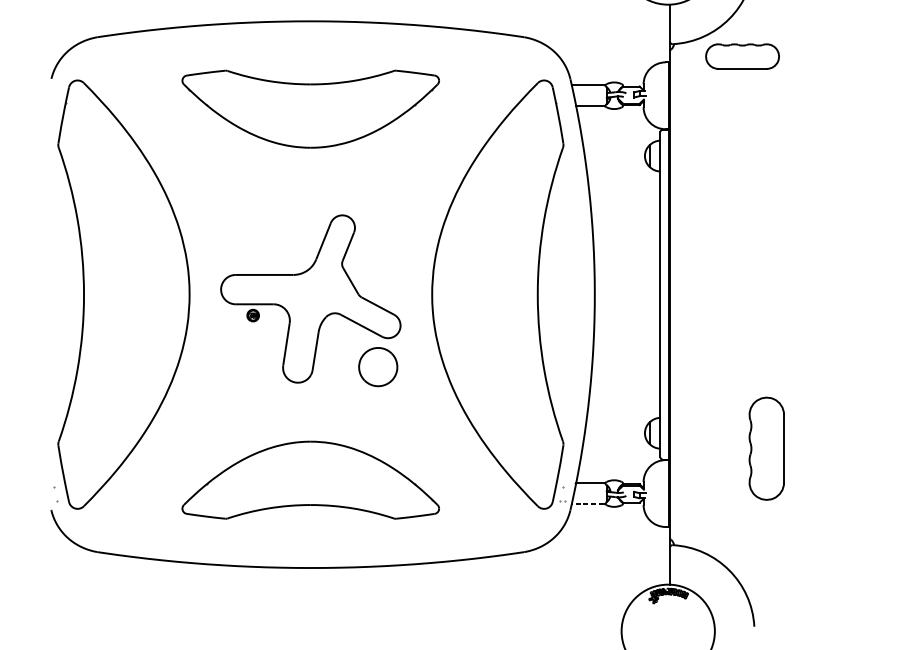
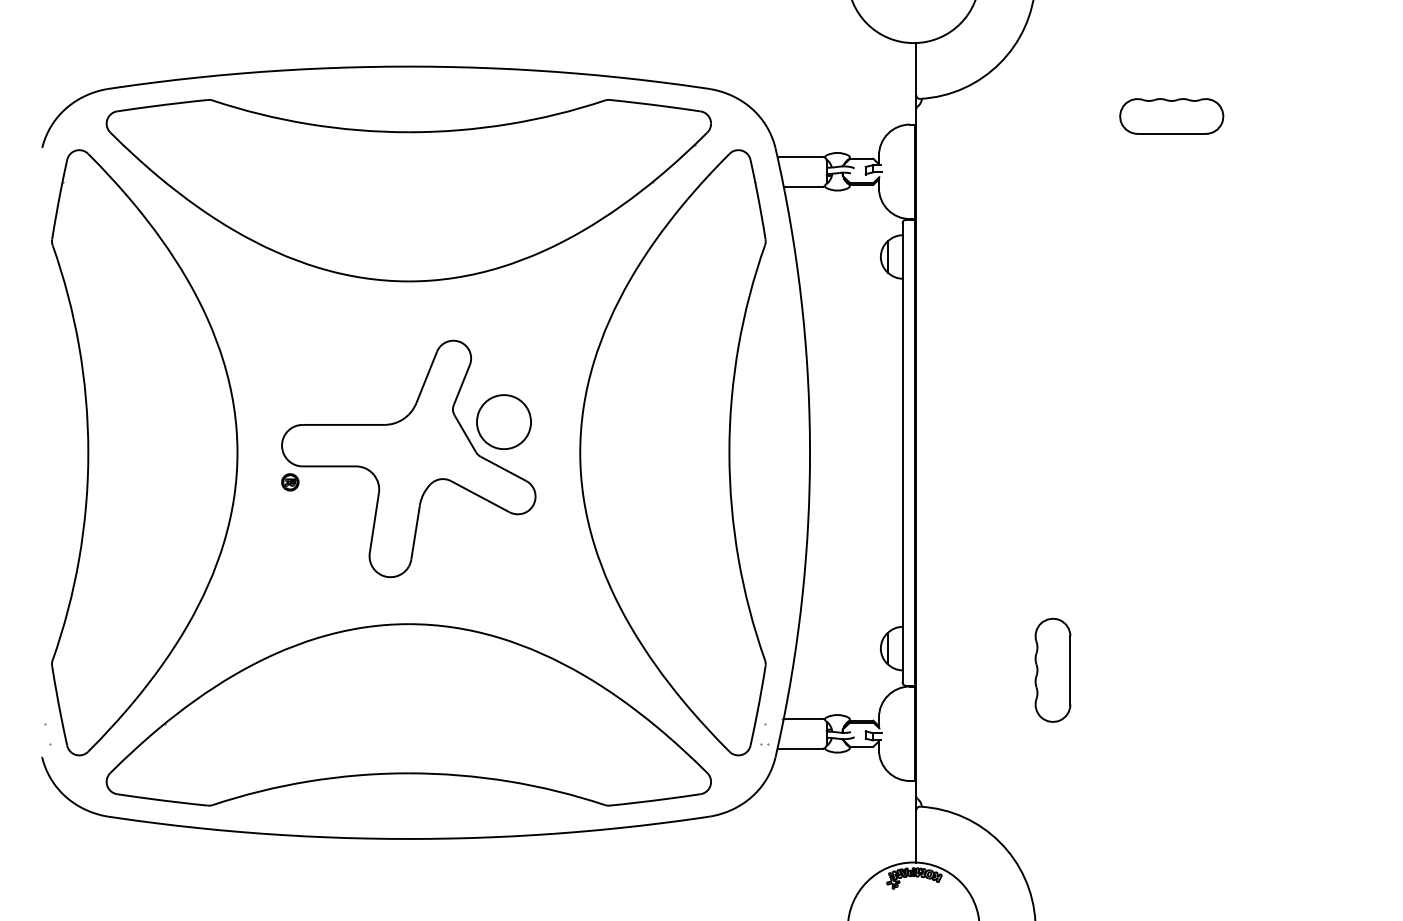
part: (742, 56) -> (1171, 116), moved
part: (310, 109) -> (408, 190), size x1.67
part: (253, 315) -> (290, 482), moved
part: (377, 366) -> (503, 421), moved
part: (766, 448) -> (1052, 669), size x0.71
part: (310, 479) -> (408, 714), size x1.67
line: (588, 503) -> (800, 748), dashed -> solid

